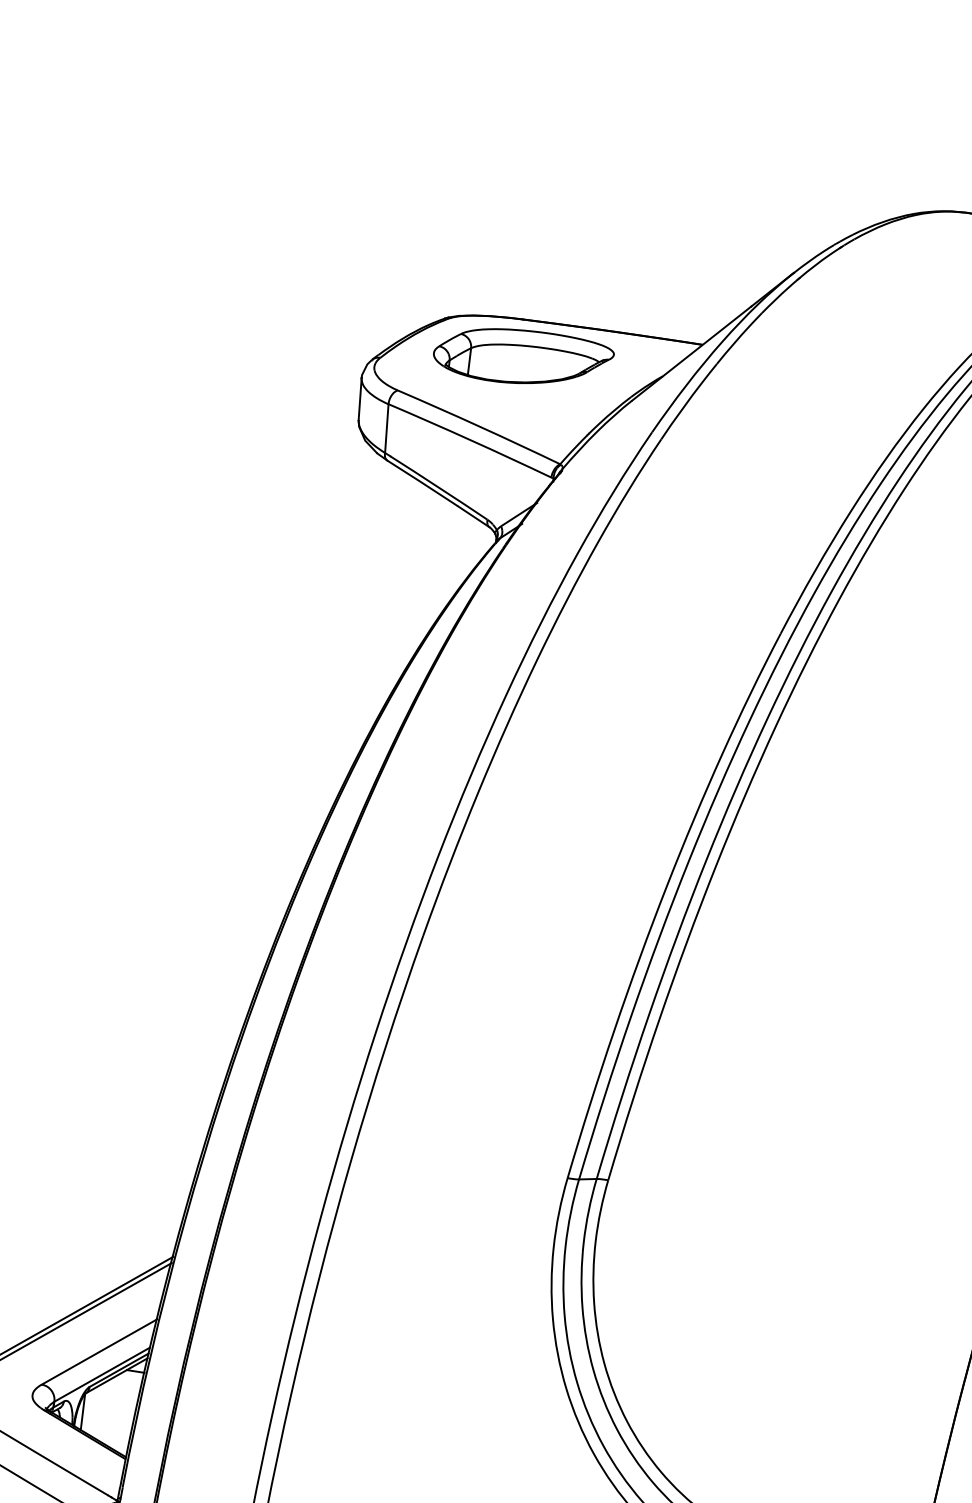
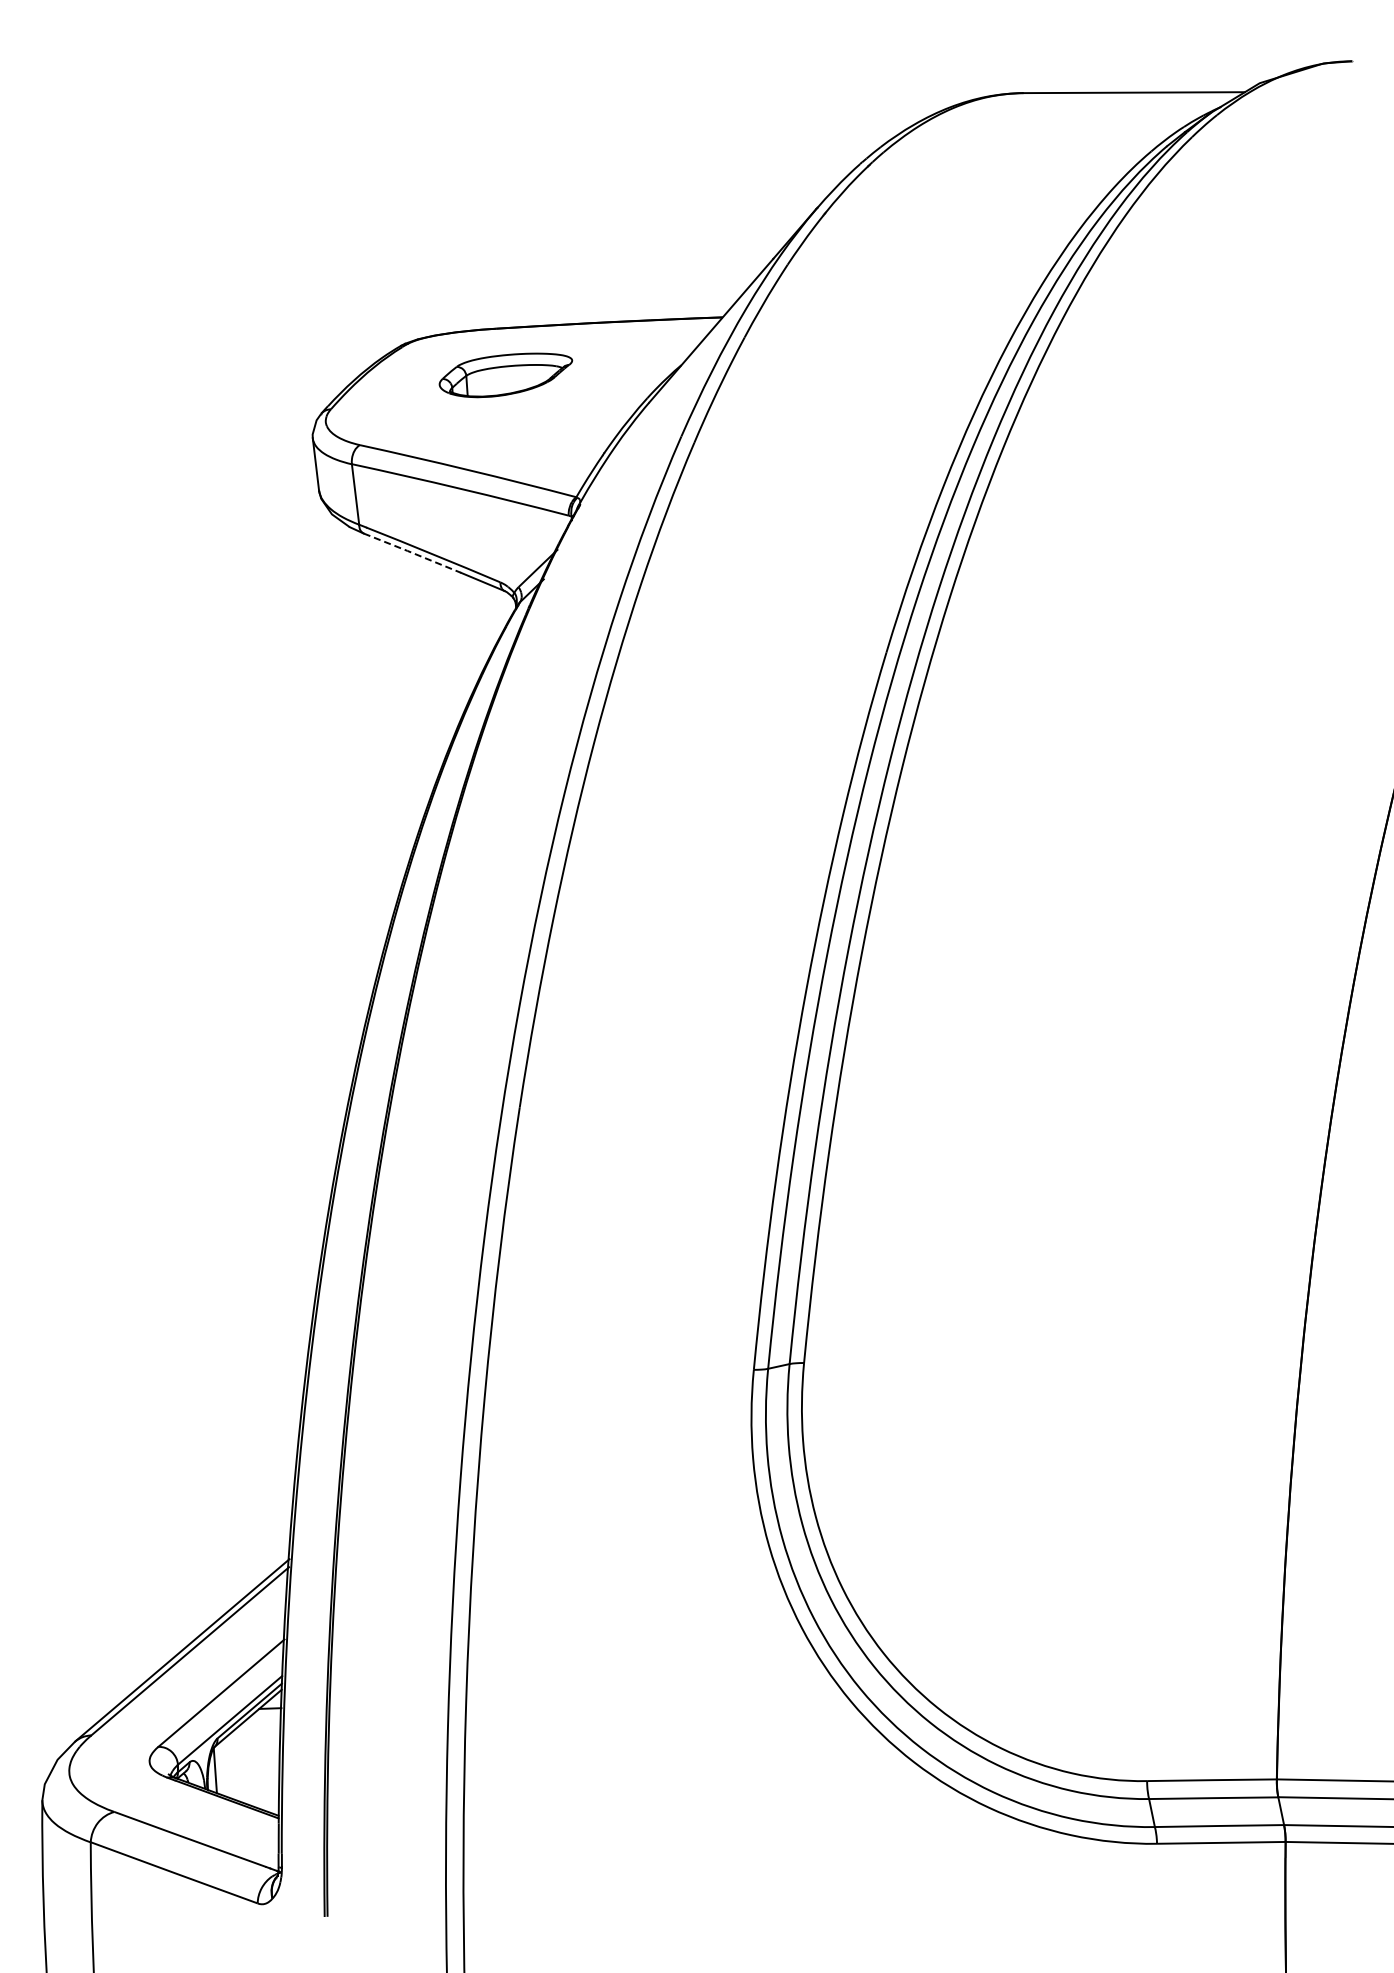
part: (522, 357) -> (505, 375), size x0.6
line: (422, 482) -> (412, 552), solid -> dashed

